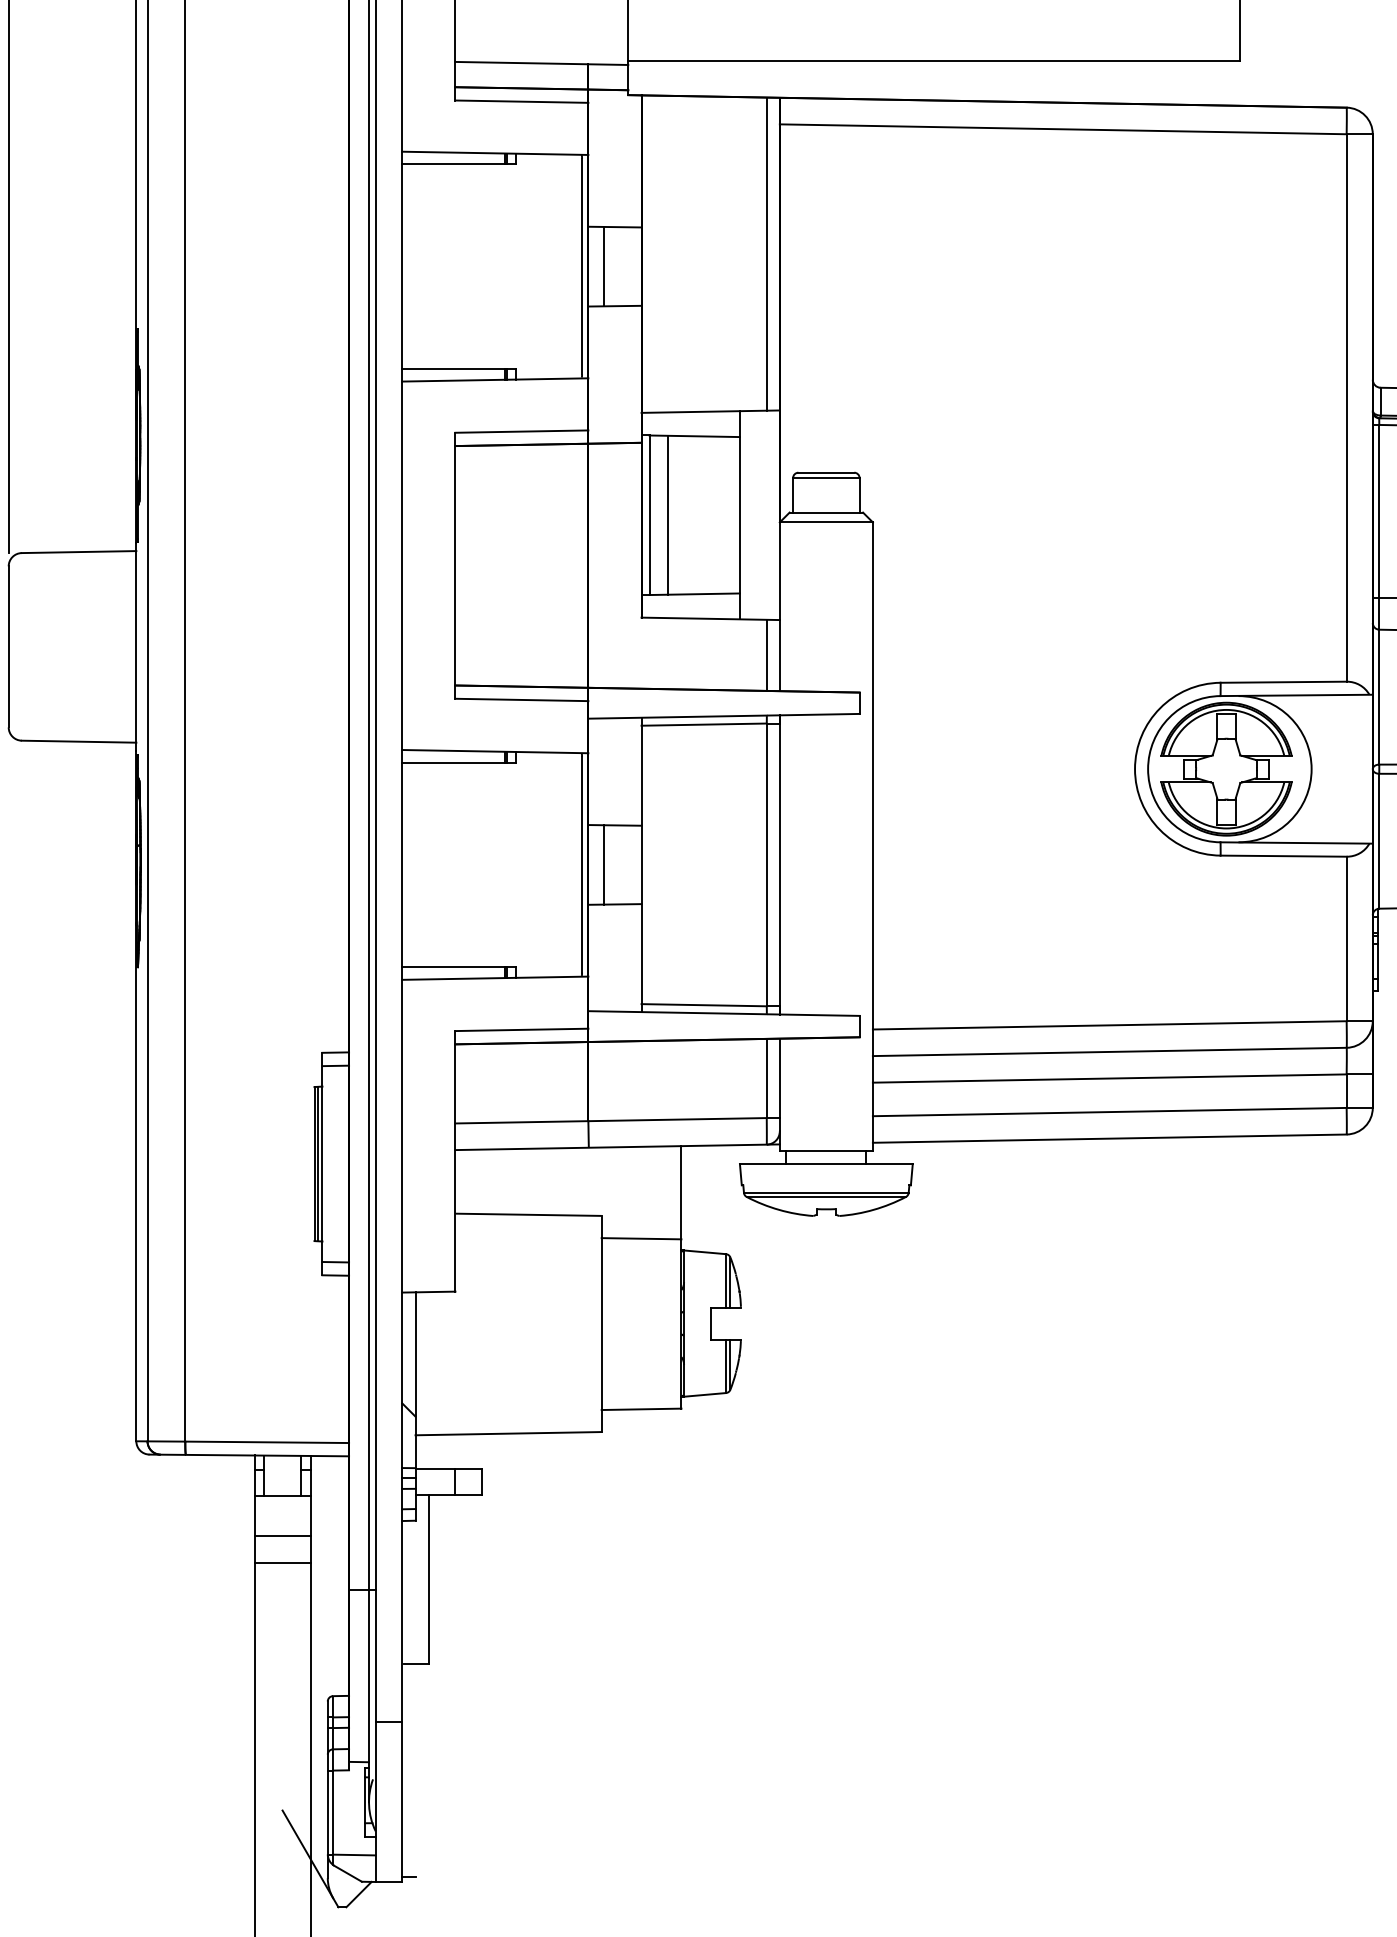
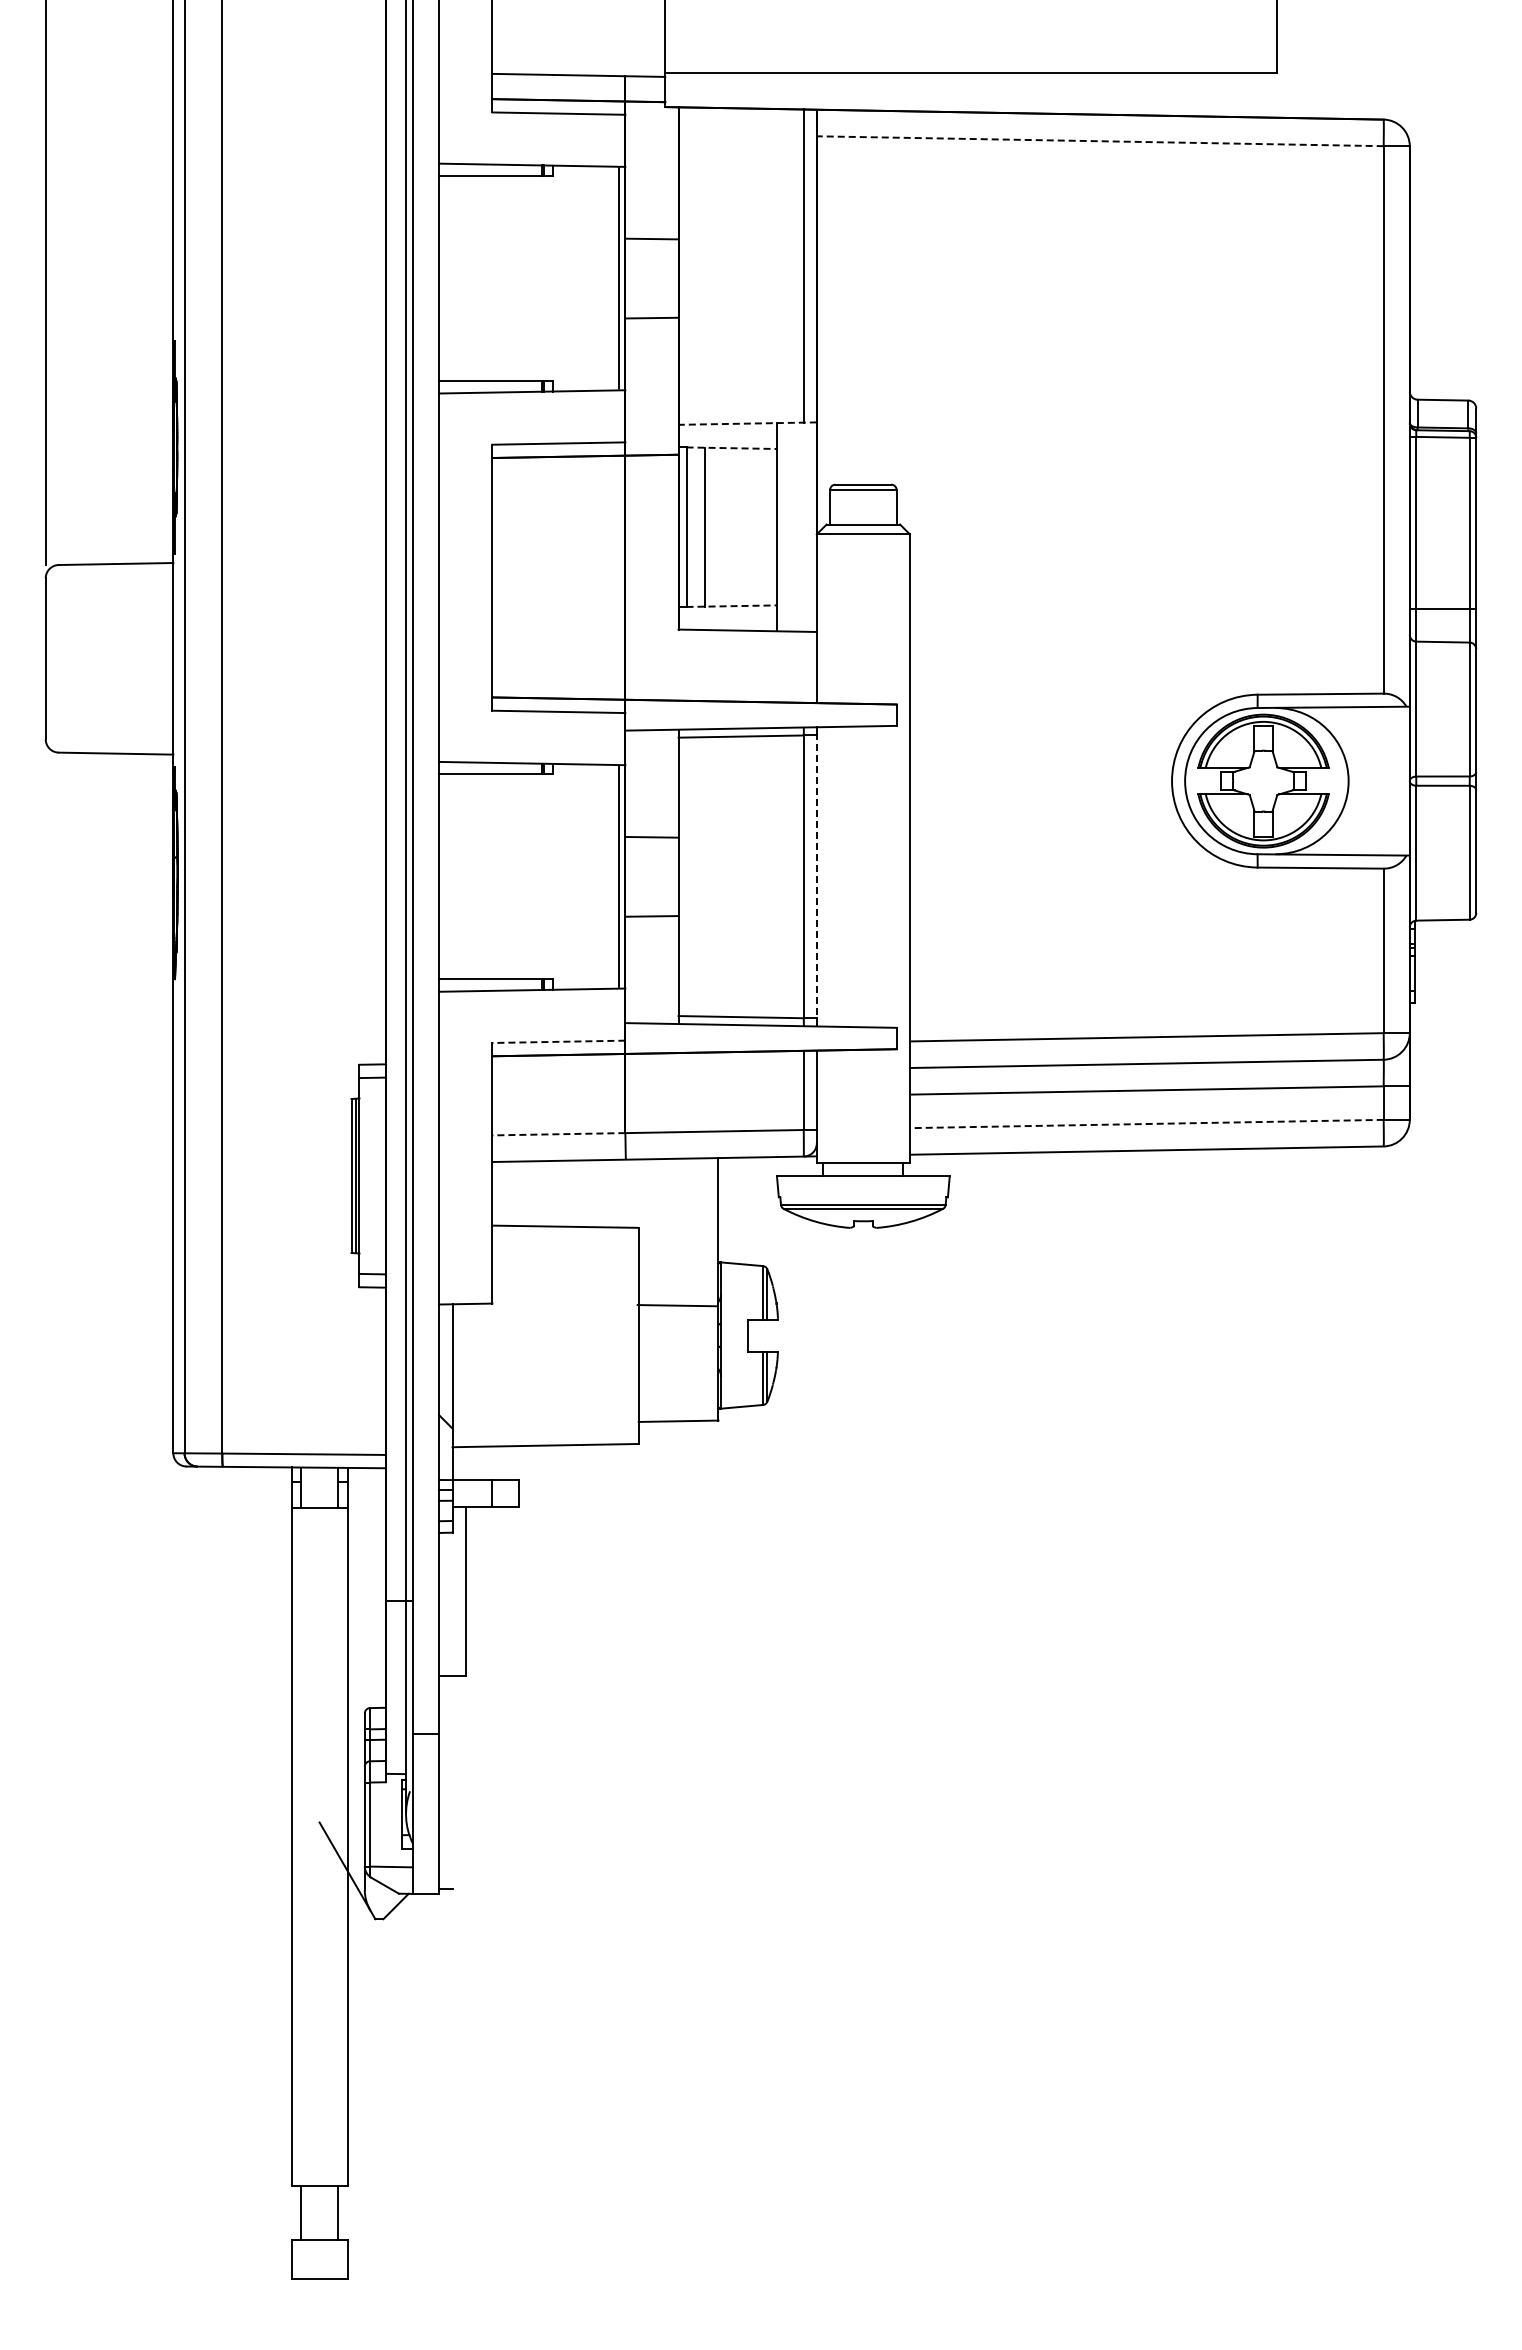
line: (1062, 129) -> (1099, 141), solid -> dashed
line: (604, 266) -> (641, 278), removed
line: (710, 411) -> (747, 423), solid -> dashed
line: (695, 436) -> (732, 448), solid -> dashed
line: (695, 594) -> (732, 606), solid -> dashed
line: (766, 654) -> (803, 666), removed
line: (604, 864) -> (641, 876), removed
line: (779, 864) -> (816, 876), solid -> dashed
line: (521, 1029) -> (558, 1041), solid -> dashed
line: (1109, 1112) -> (1146, 1124), solid -> dashed
line: (521, 1122) -> (558, 1134), solid -> dashed
line: (641, 1238) -> (677, 1305), moved
line: (282, 1536) -> (319, 1548), removed
line: (282, 1562) -> (319, 1574), removed

